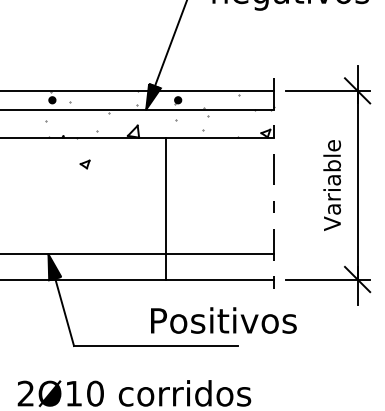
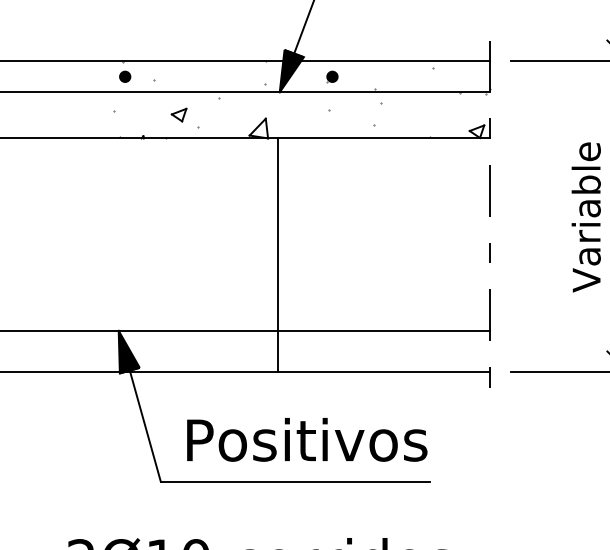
part: (84, 164) -> (178, 115), moved
line: (166, 208) -> (278, 255), moved
text: (223, 320) -> (306, 439), moved

